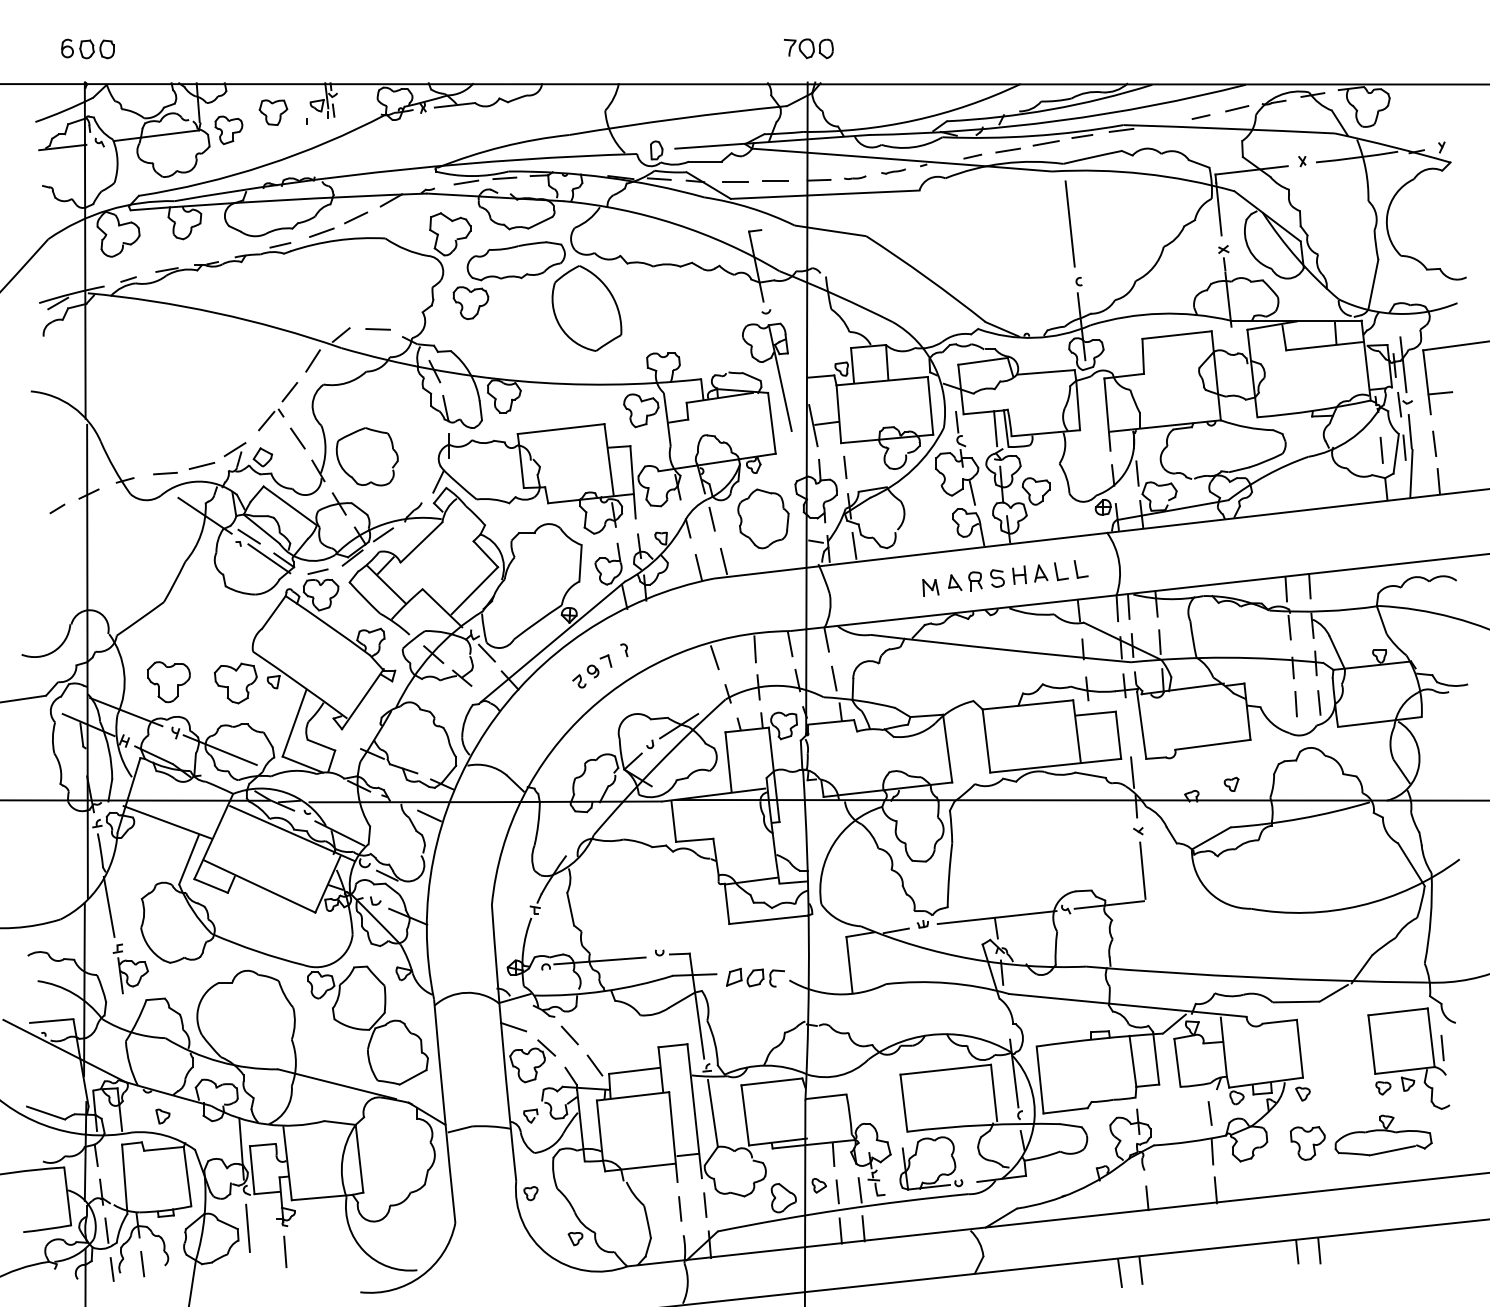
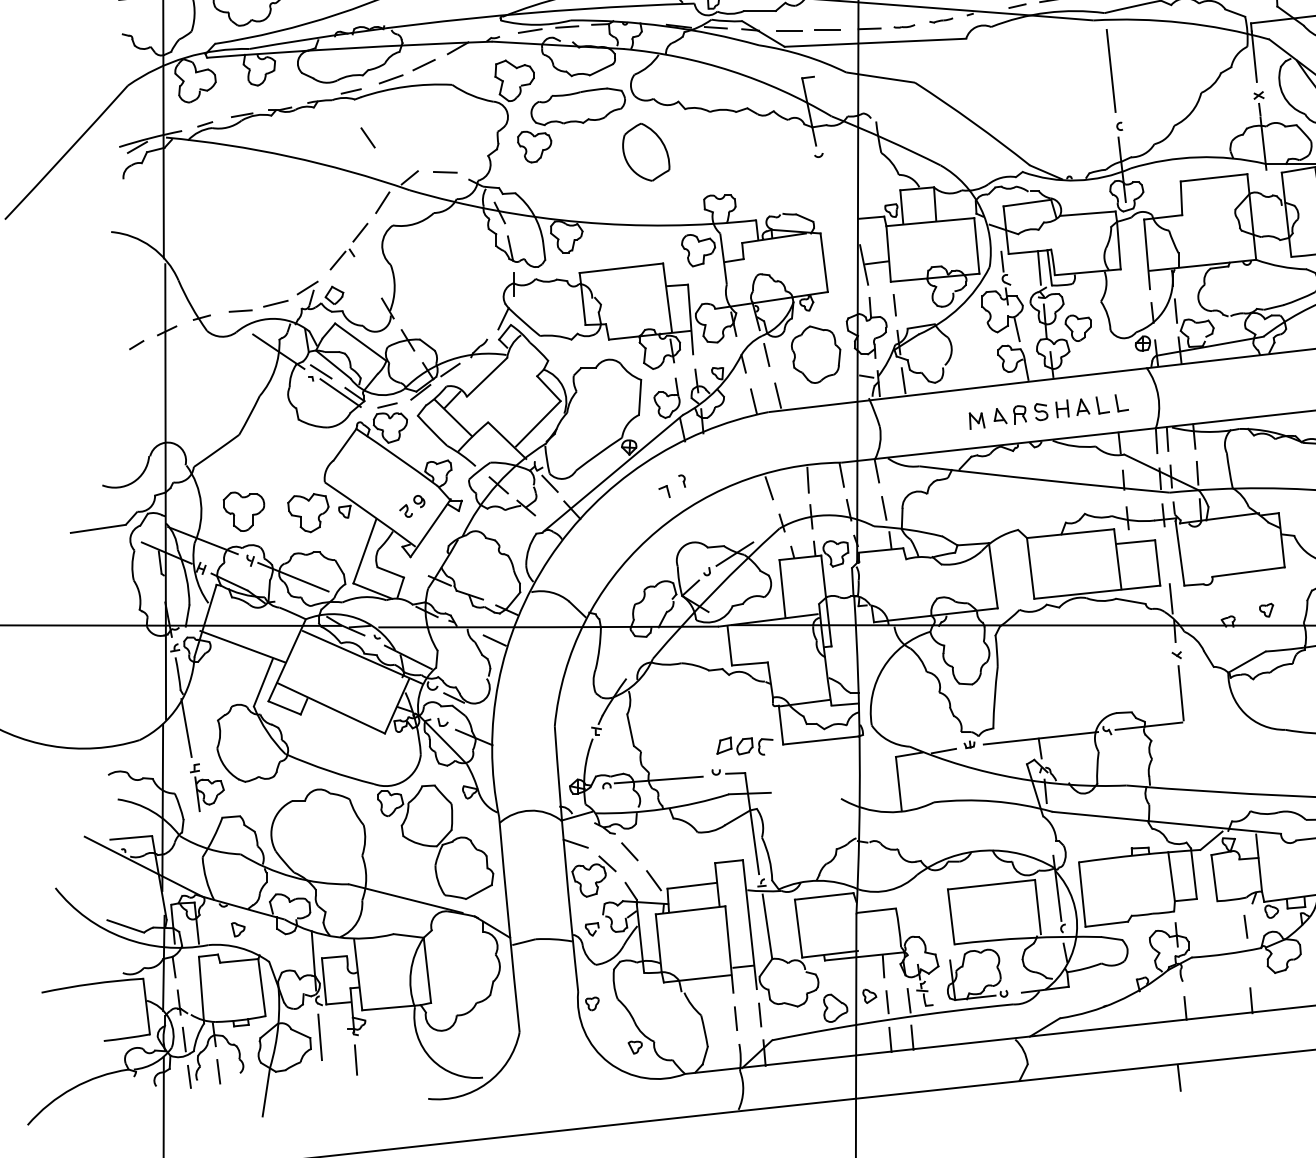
part: (586, 308) -> (645, 152), size x0.7
part: (778, 375) -> (830, 216), removed
line: (297, 438) -> (367, 137), moved
part: (366, 456) -> (434, 294), removed
part: (585, 676) -> (411, 506), moved
part: (755, 977) -> (744, 745), moved
line: (1212, 1151) -> (1248, 963), removed
line: (1119, 1272) -> (1158, 1079), removed

